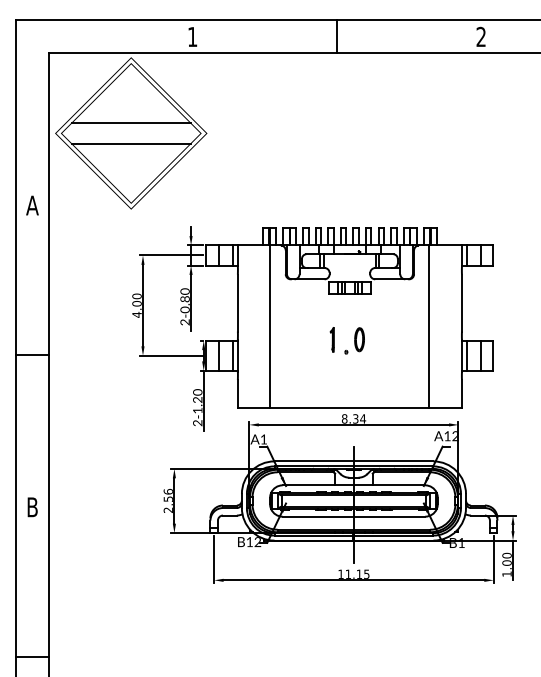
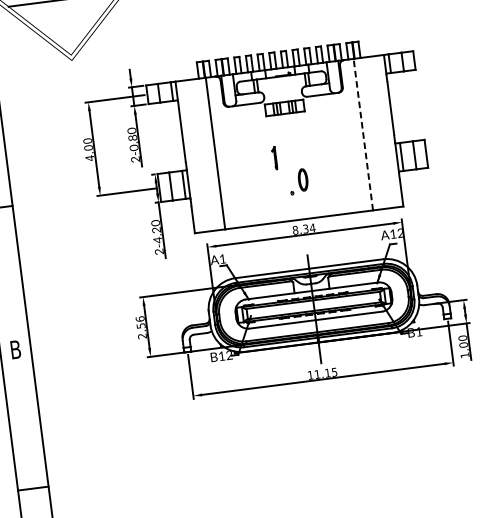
line: (429, 326) -> (363, 134), solid -> dashed
part: (354, 340) -> (298, 181), moved
text: (197, 410) -> (157, 240), 2-1.20 -> 2-4.20

